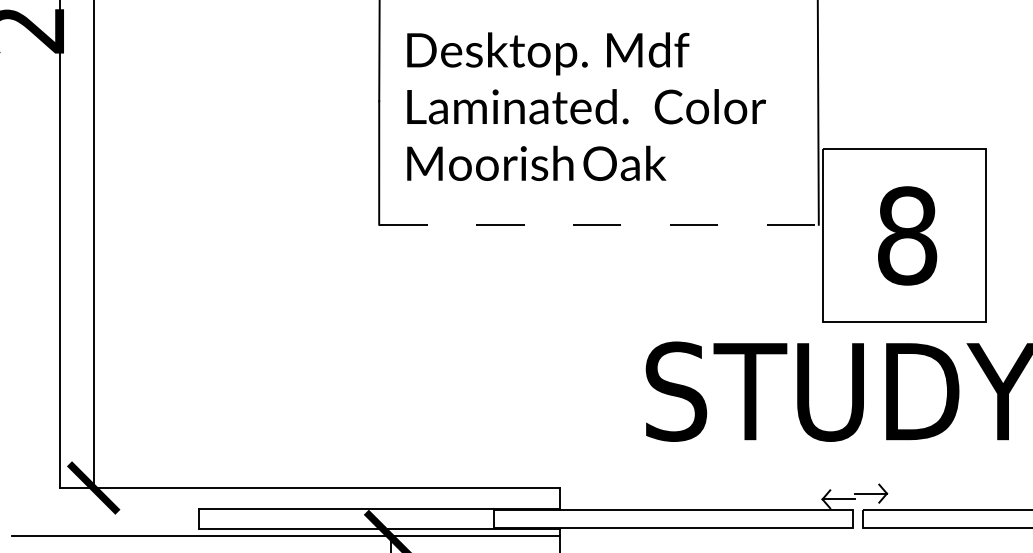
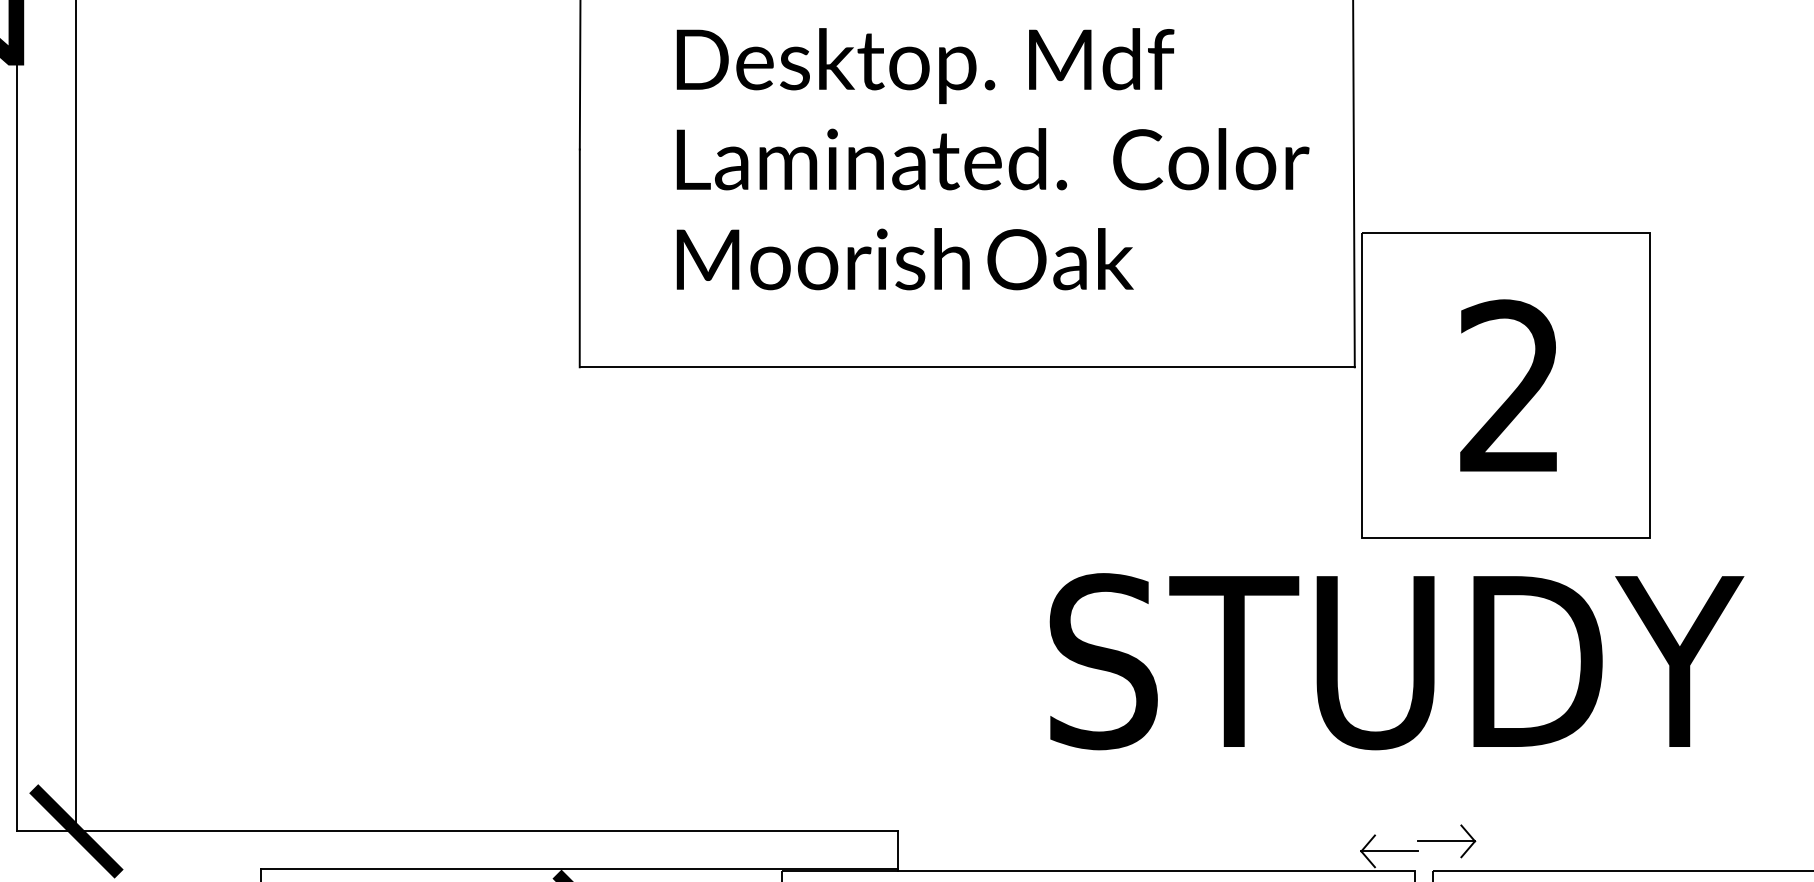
text: (586, 106) -> (992, 158), moved
line: (598, 224) -> (966, 366), dashed -> solid
text: (907, 235) -> (1511, 386), 8 -> 2

